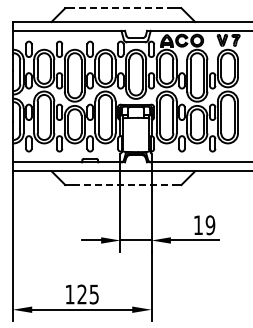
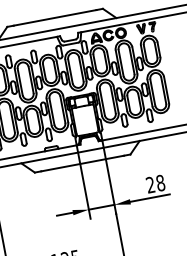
line: (122, 8) -> (54, 18), dashed -> solid
line: (123, 185) -> (82, 163), dashed -> solid
text: (204, 225) -> (155, 184), 19 -> 28

